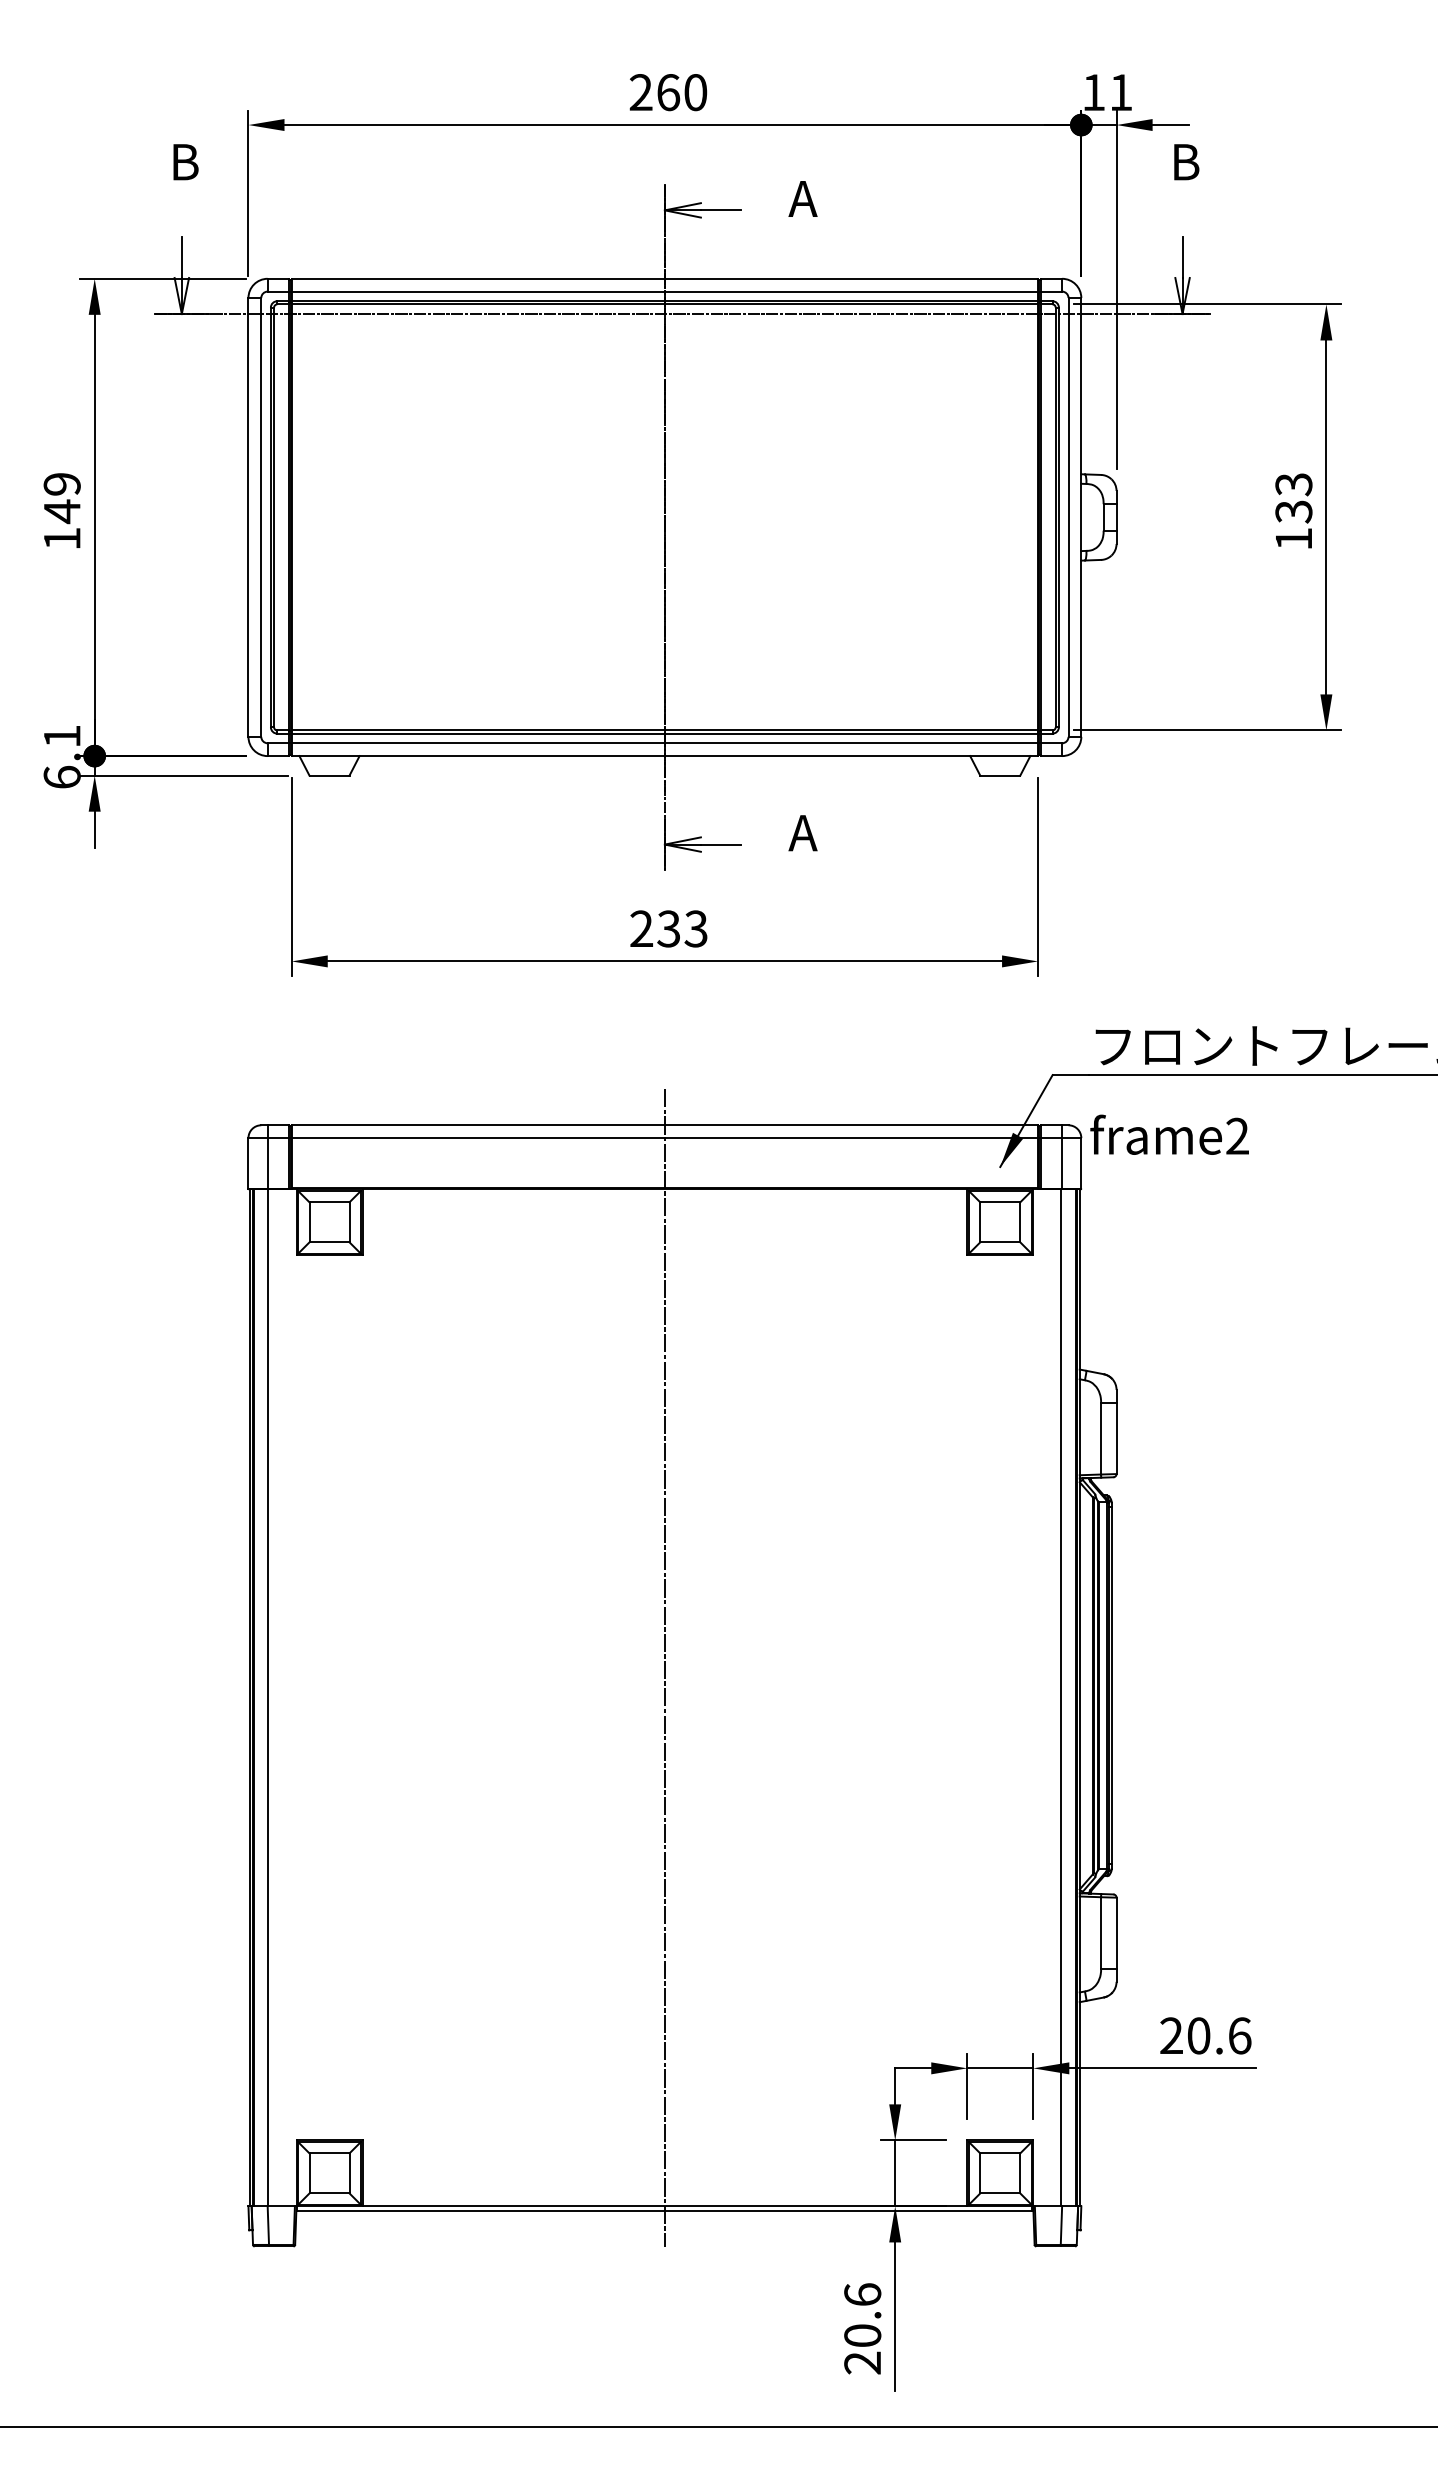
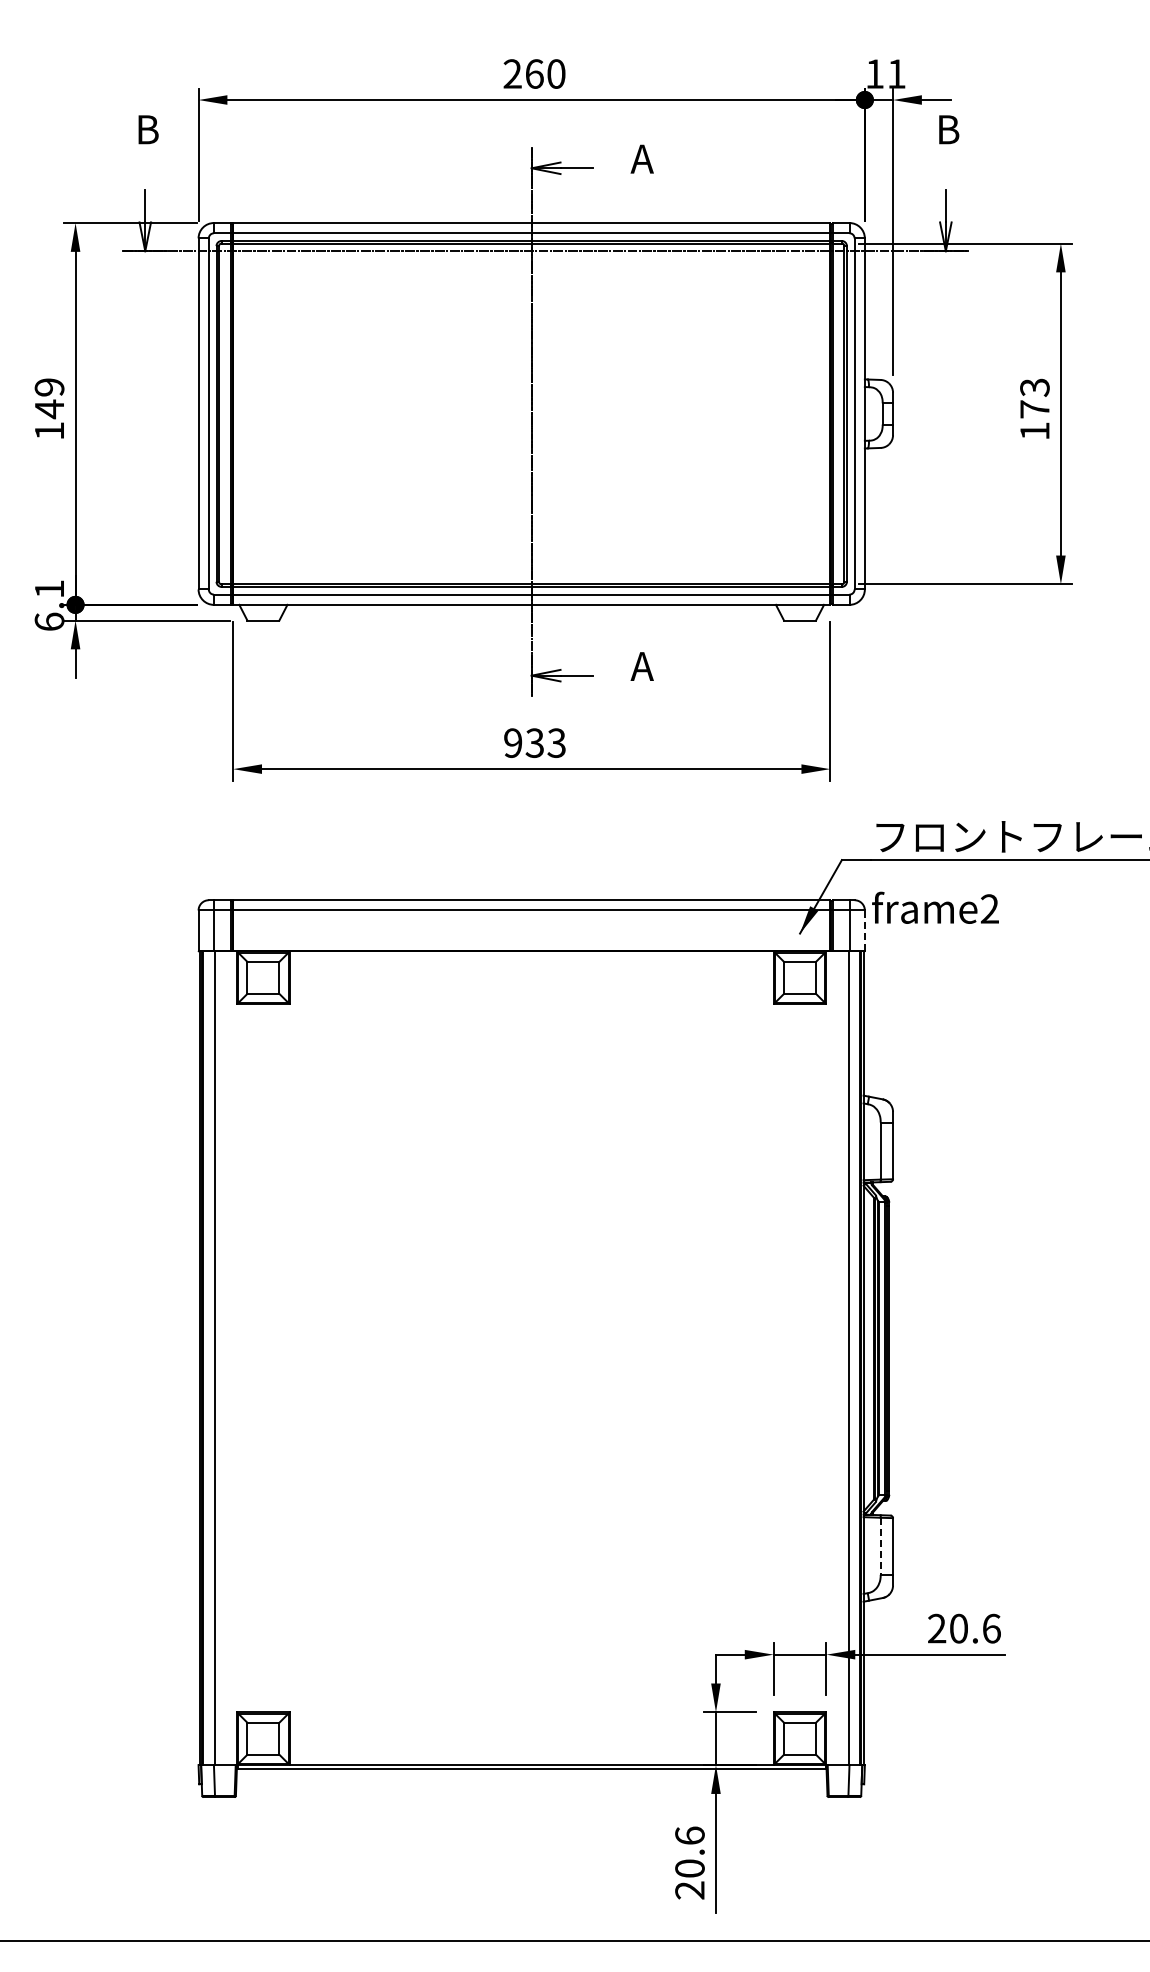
text: (1293, 511) -> (1034, 409), 133 -> 173
text: (642, 929) -> (513, 743), 233 -> 933
line: (1080, 1163) -> (864, 930), solid -> dashed
line: (664, 1668) -> (531, 1334), removed
line: (1100, 1933) -> (880, 1546), solid -> dashed

